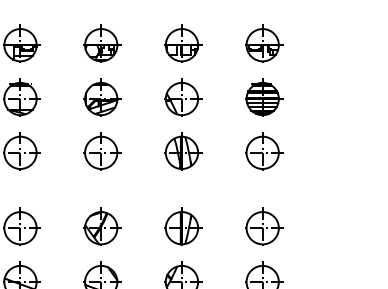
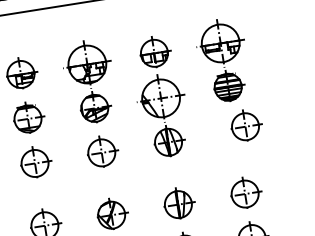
part: (102, 43) -> (88, 62), size x1.4
part: (264, 43) -> (222, 41), size x1.4
part: (183, 97) -> (162, 96), size x1.4
part: (264, 151) -> (246, 125), moved

